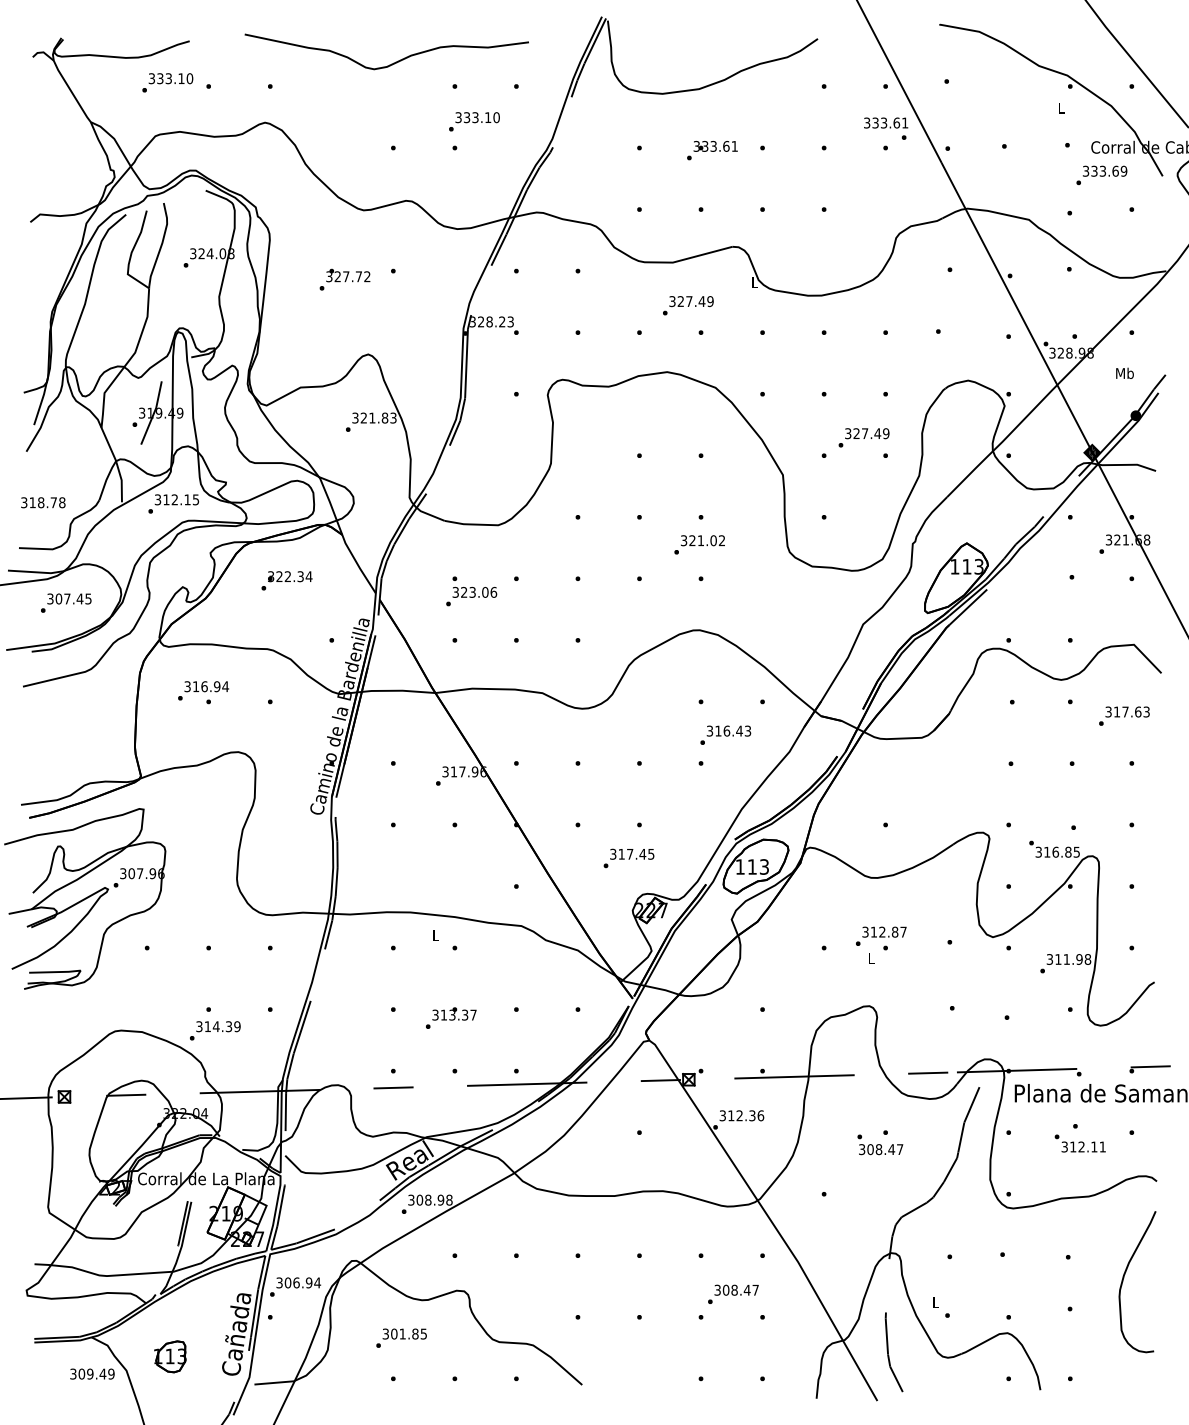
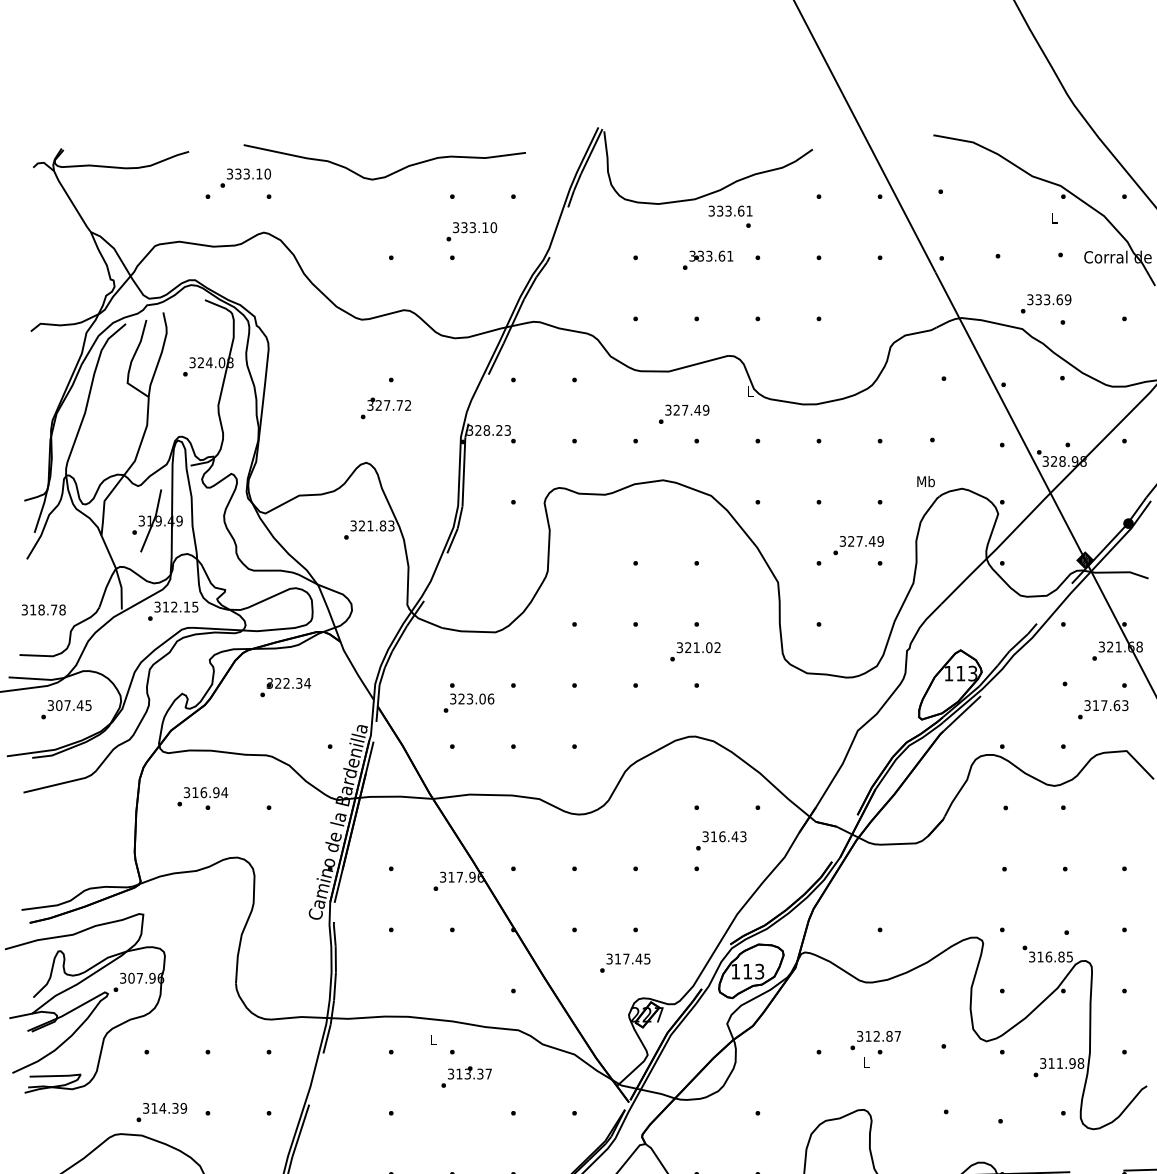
text: (167, 82) -> (245, 177), moved
text: (886, 128) -> (730, 216), moved
text: (1101, 175) -> (1045, 303), moved
text: (344, 279) -> (385, 408), moved
text: (1124, 372) -> (925, 480), moved
text: (1124, 715) -> (1103, 709), moved
text: (451, 1017) -> (466, 1076), moved
text: (215, 1030) -> (162, 1112), moved

